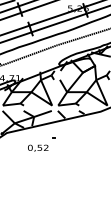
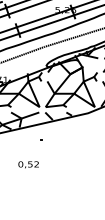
text: (38, 147) -> (28, 164), moved

